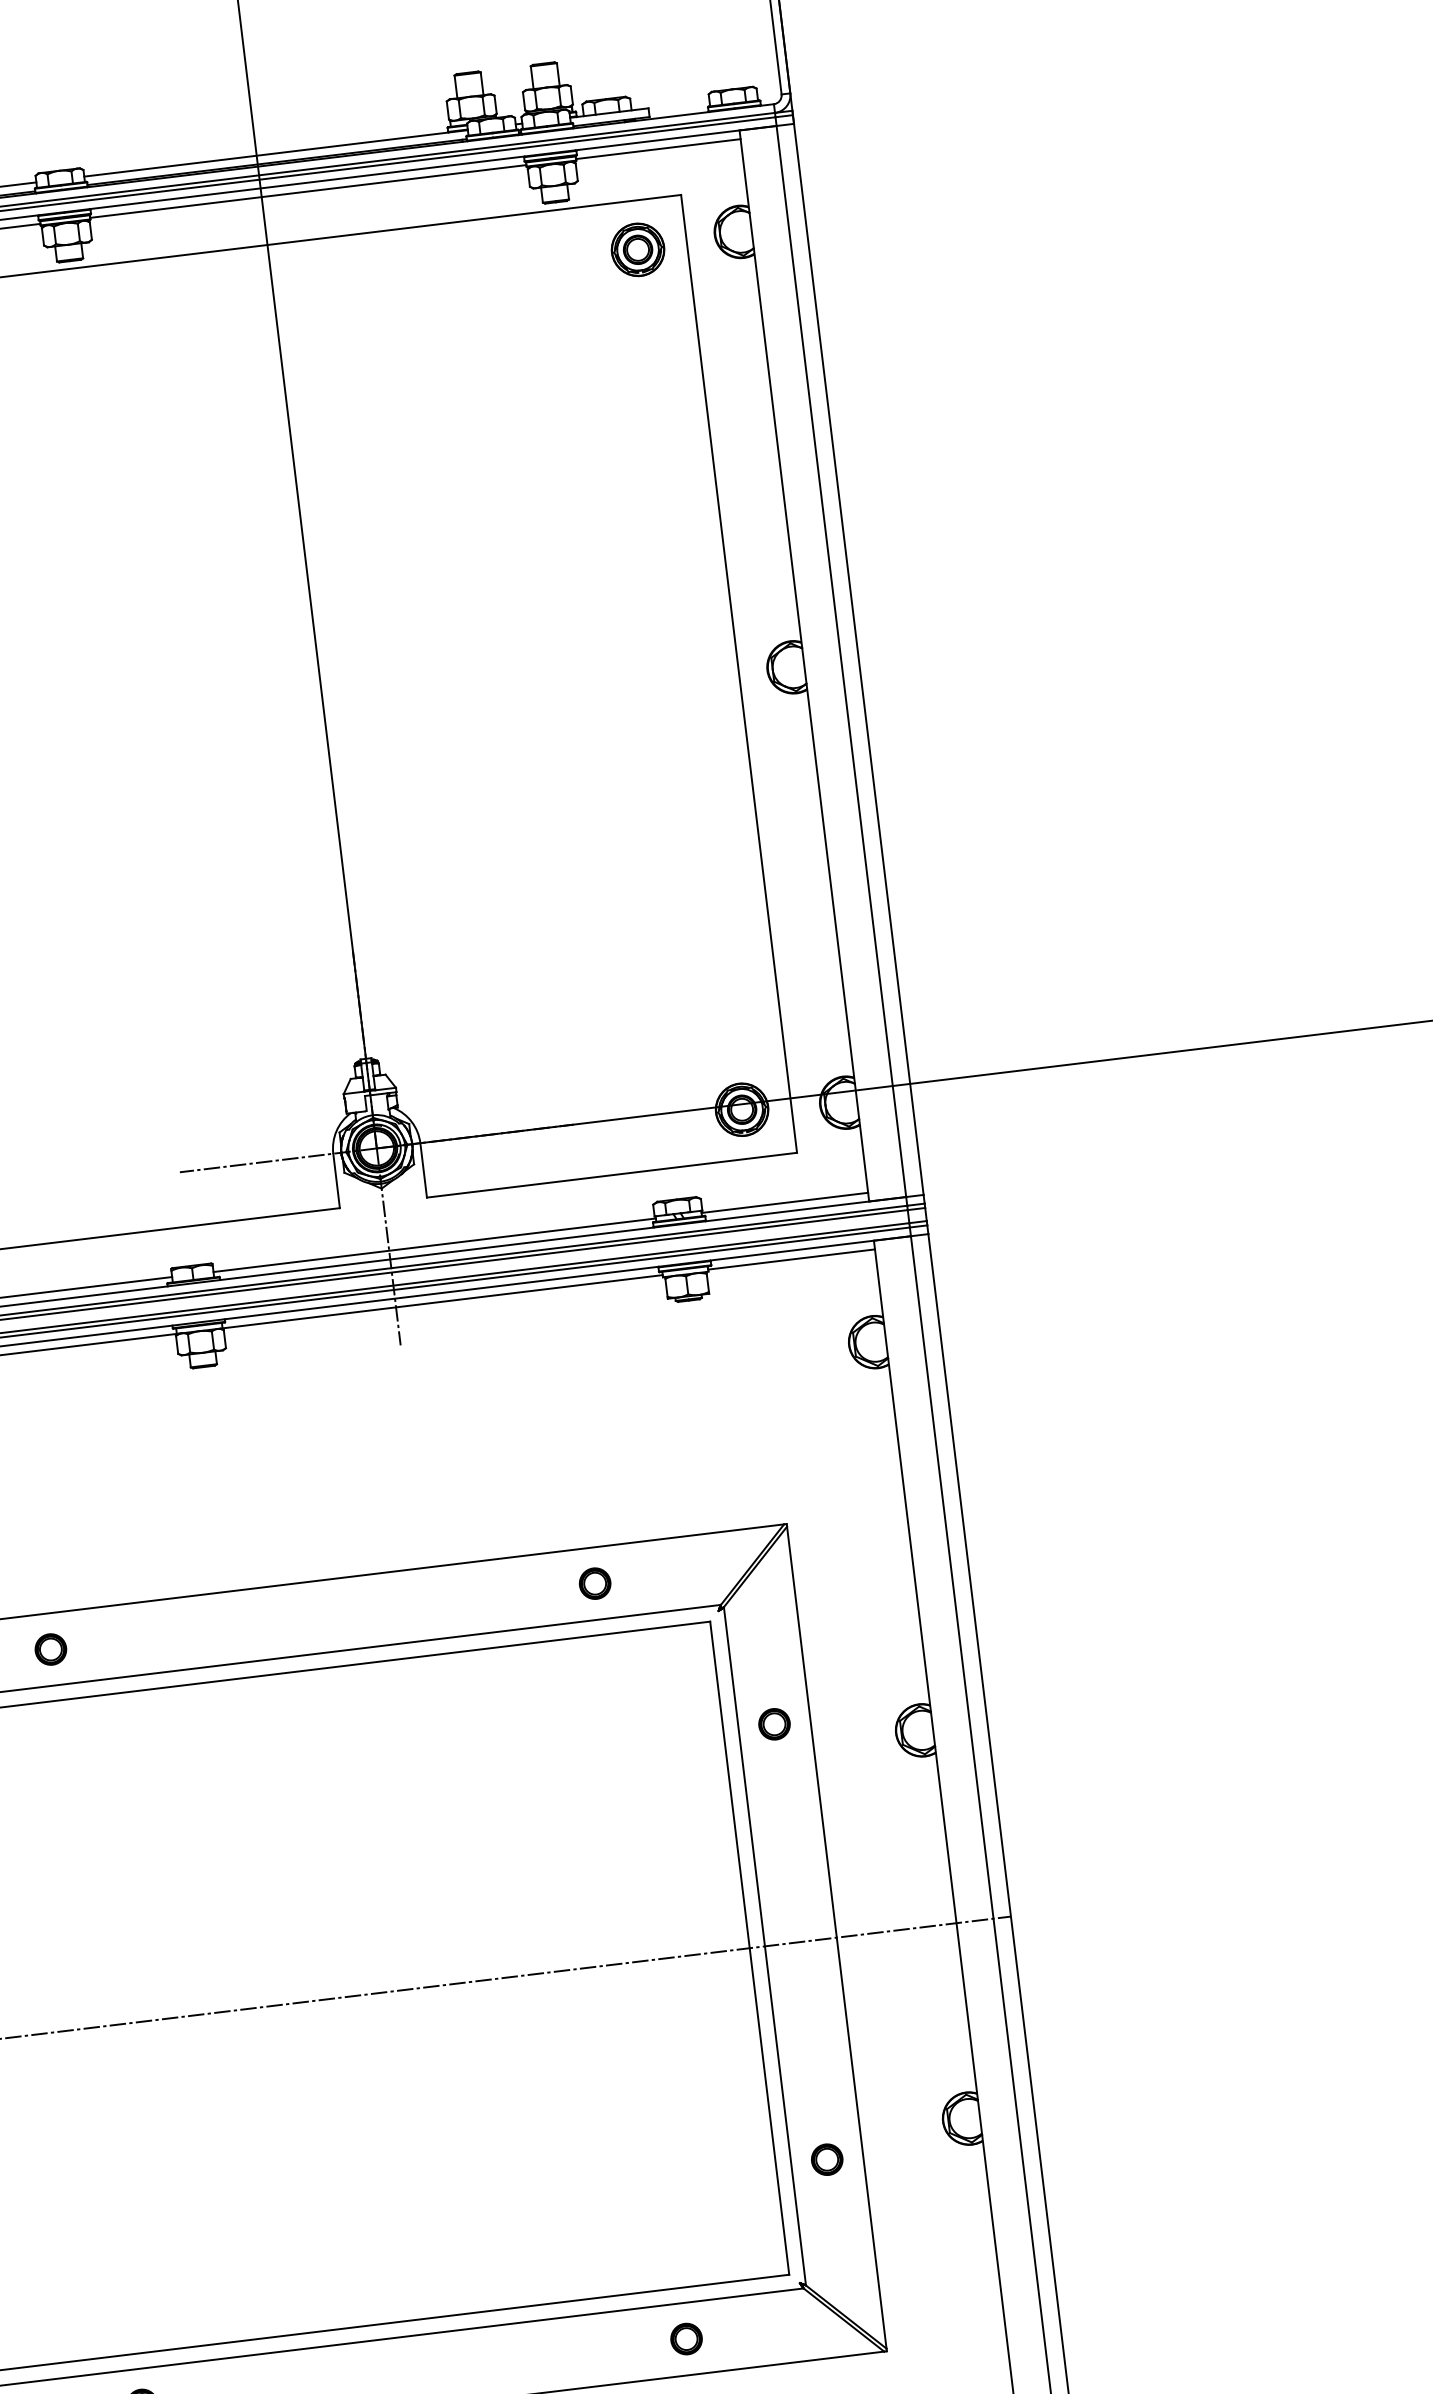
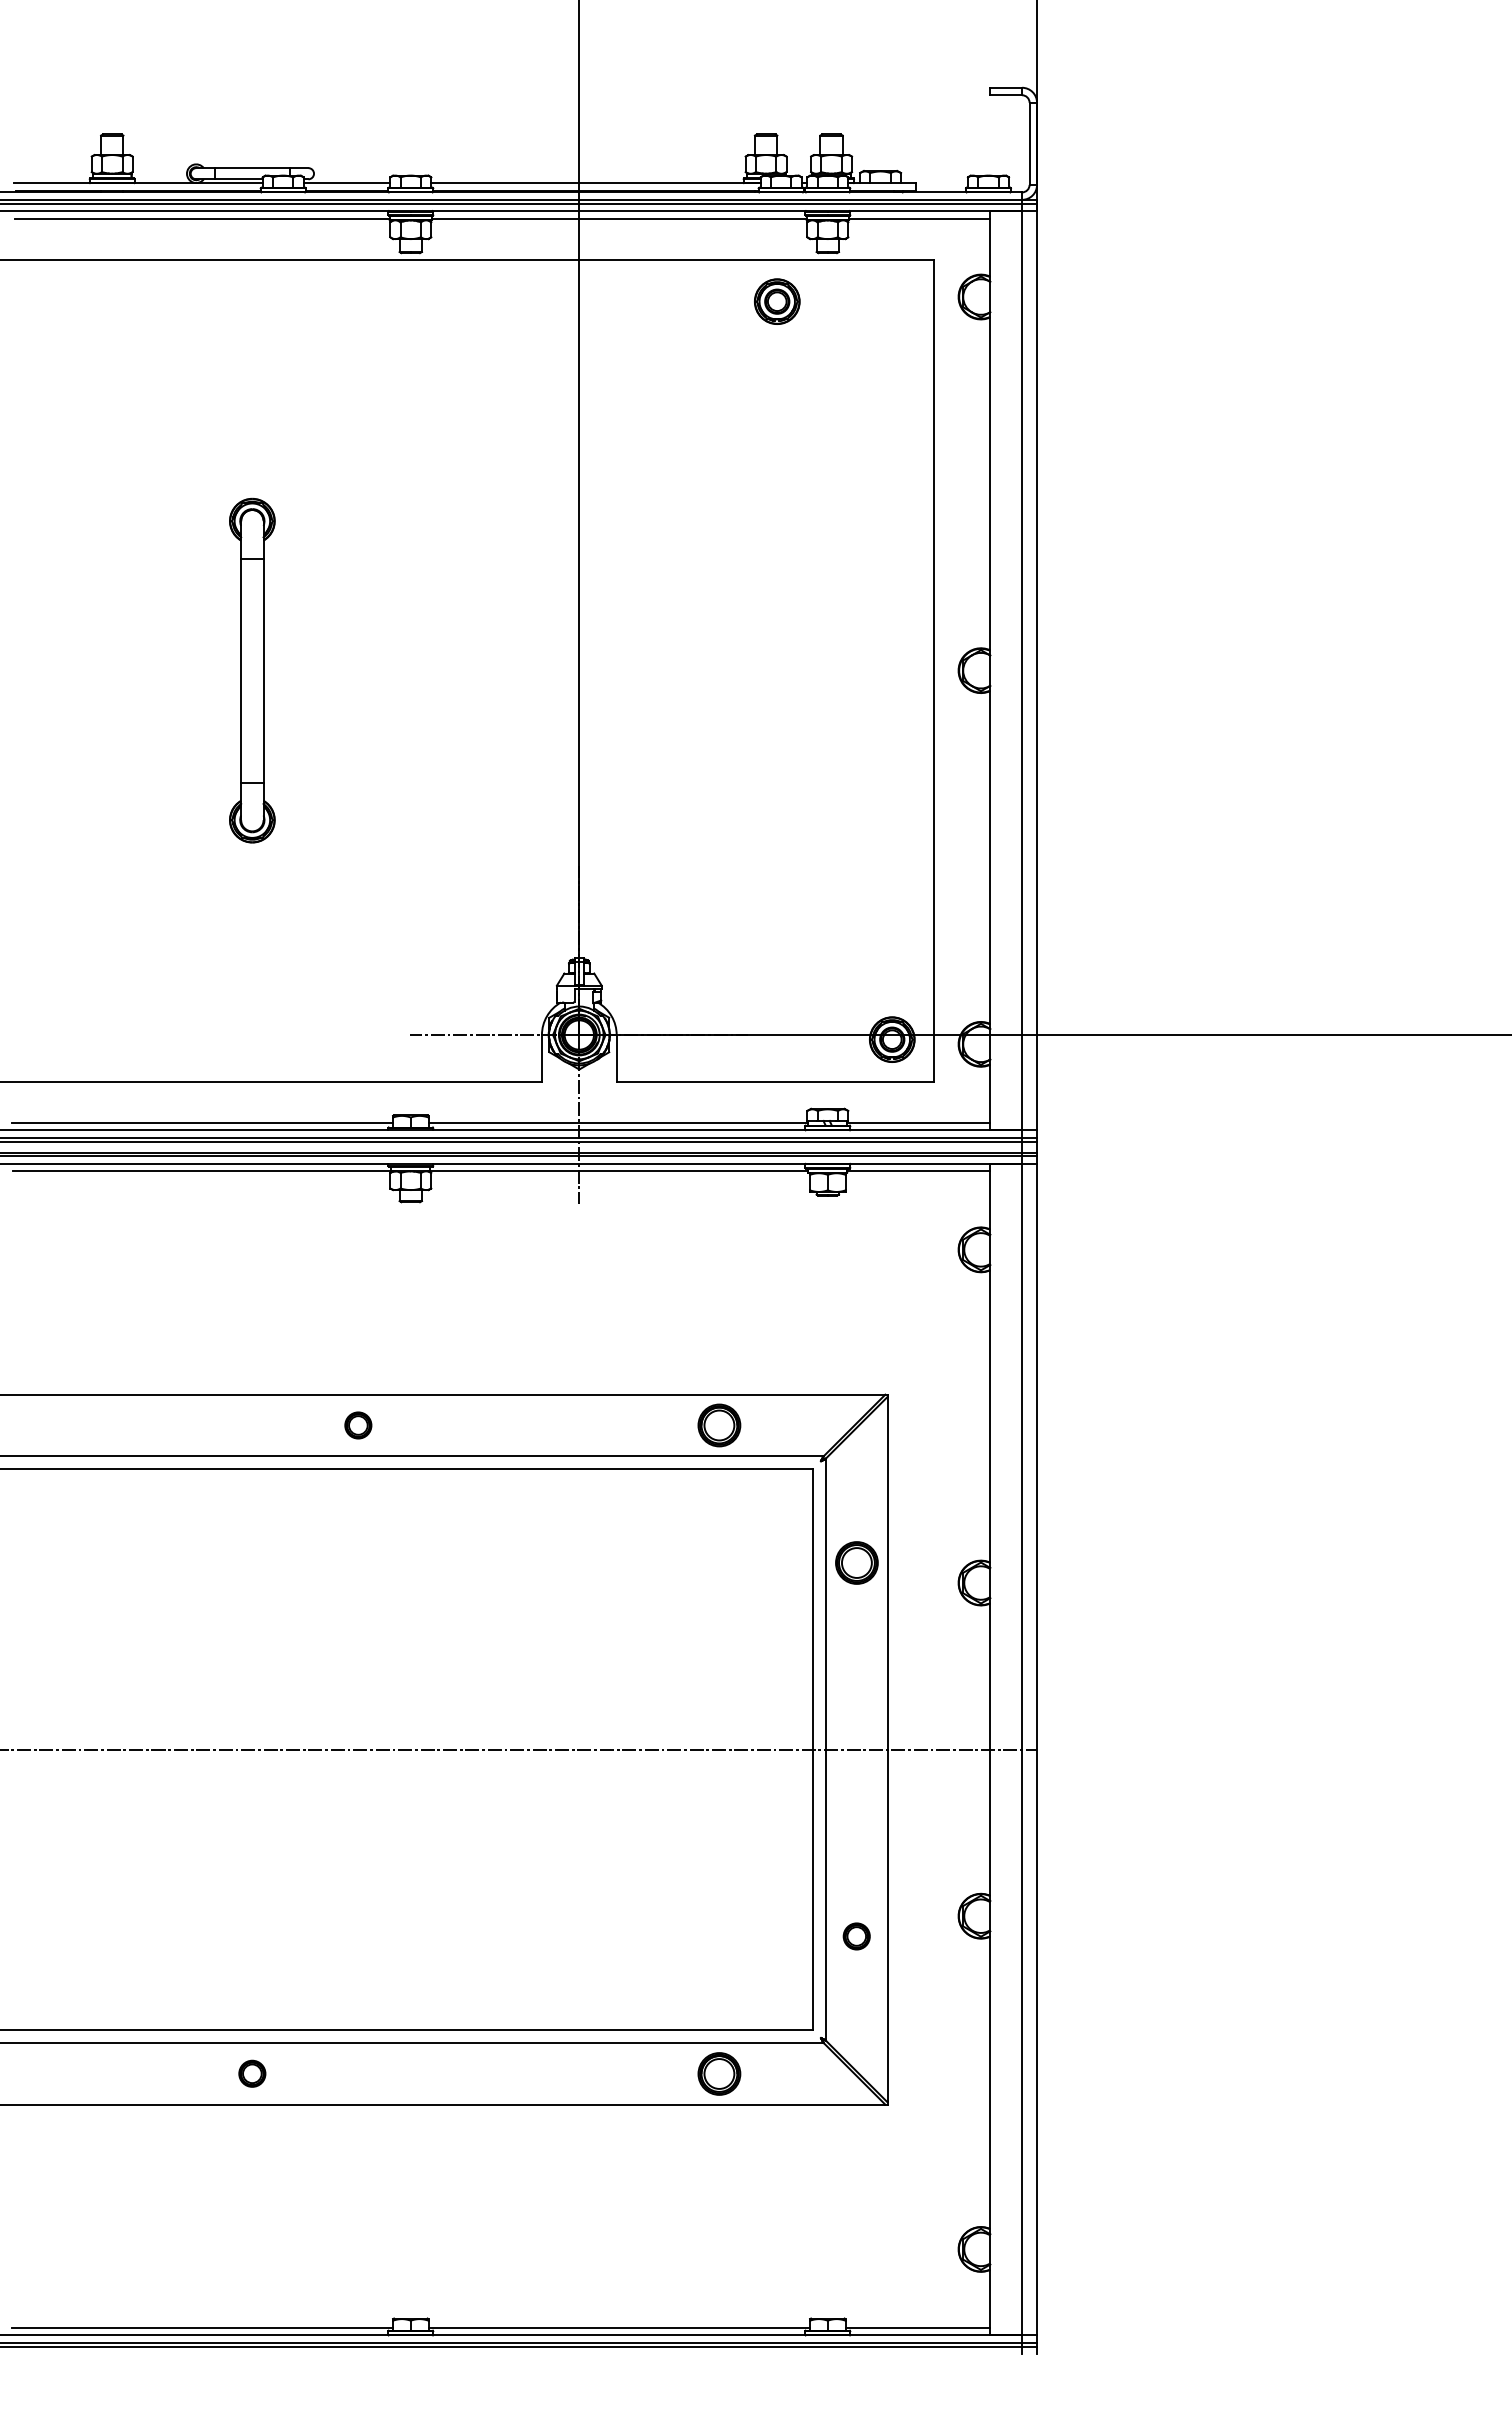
part: (638, 249) -> (777, 301), moved
part: (595, 1583) -> (719, 1425), size x1.6
part: (51, 1649) -> (358, 1425), moved
part: (774, 1723) -> (856, 1562), size x1.6
part: (686, 2338) -> (719, 2073), size x1.6

